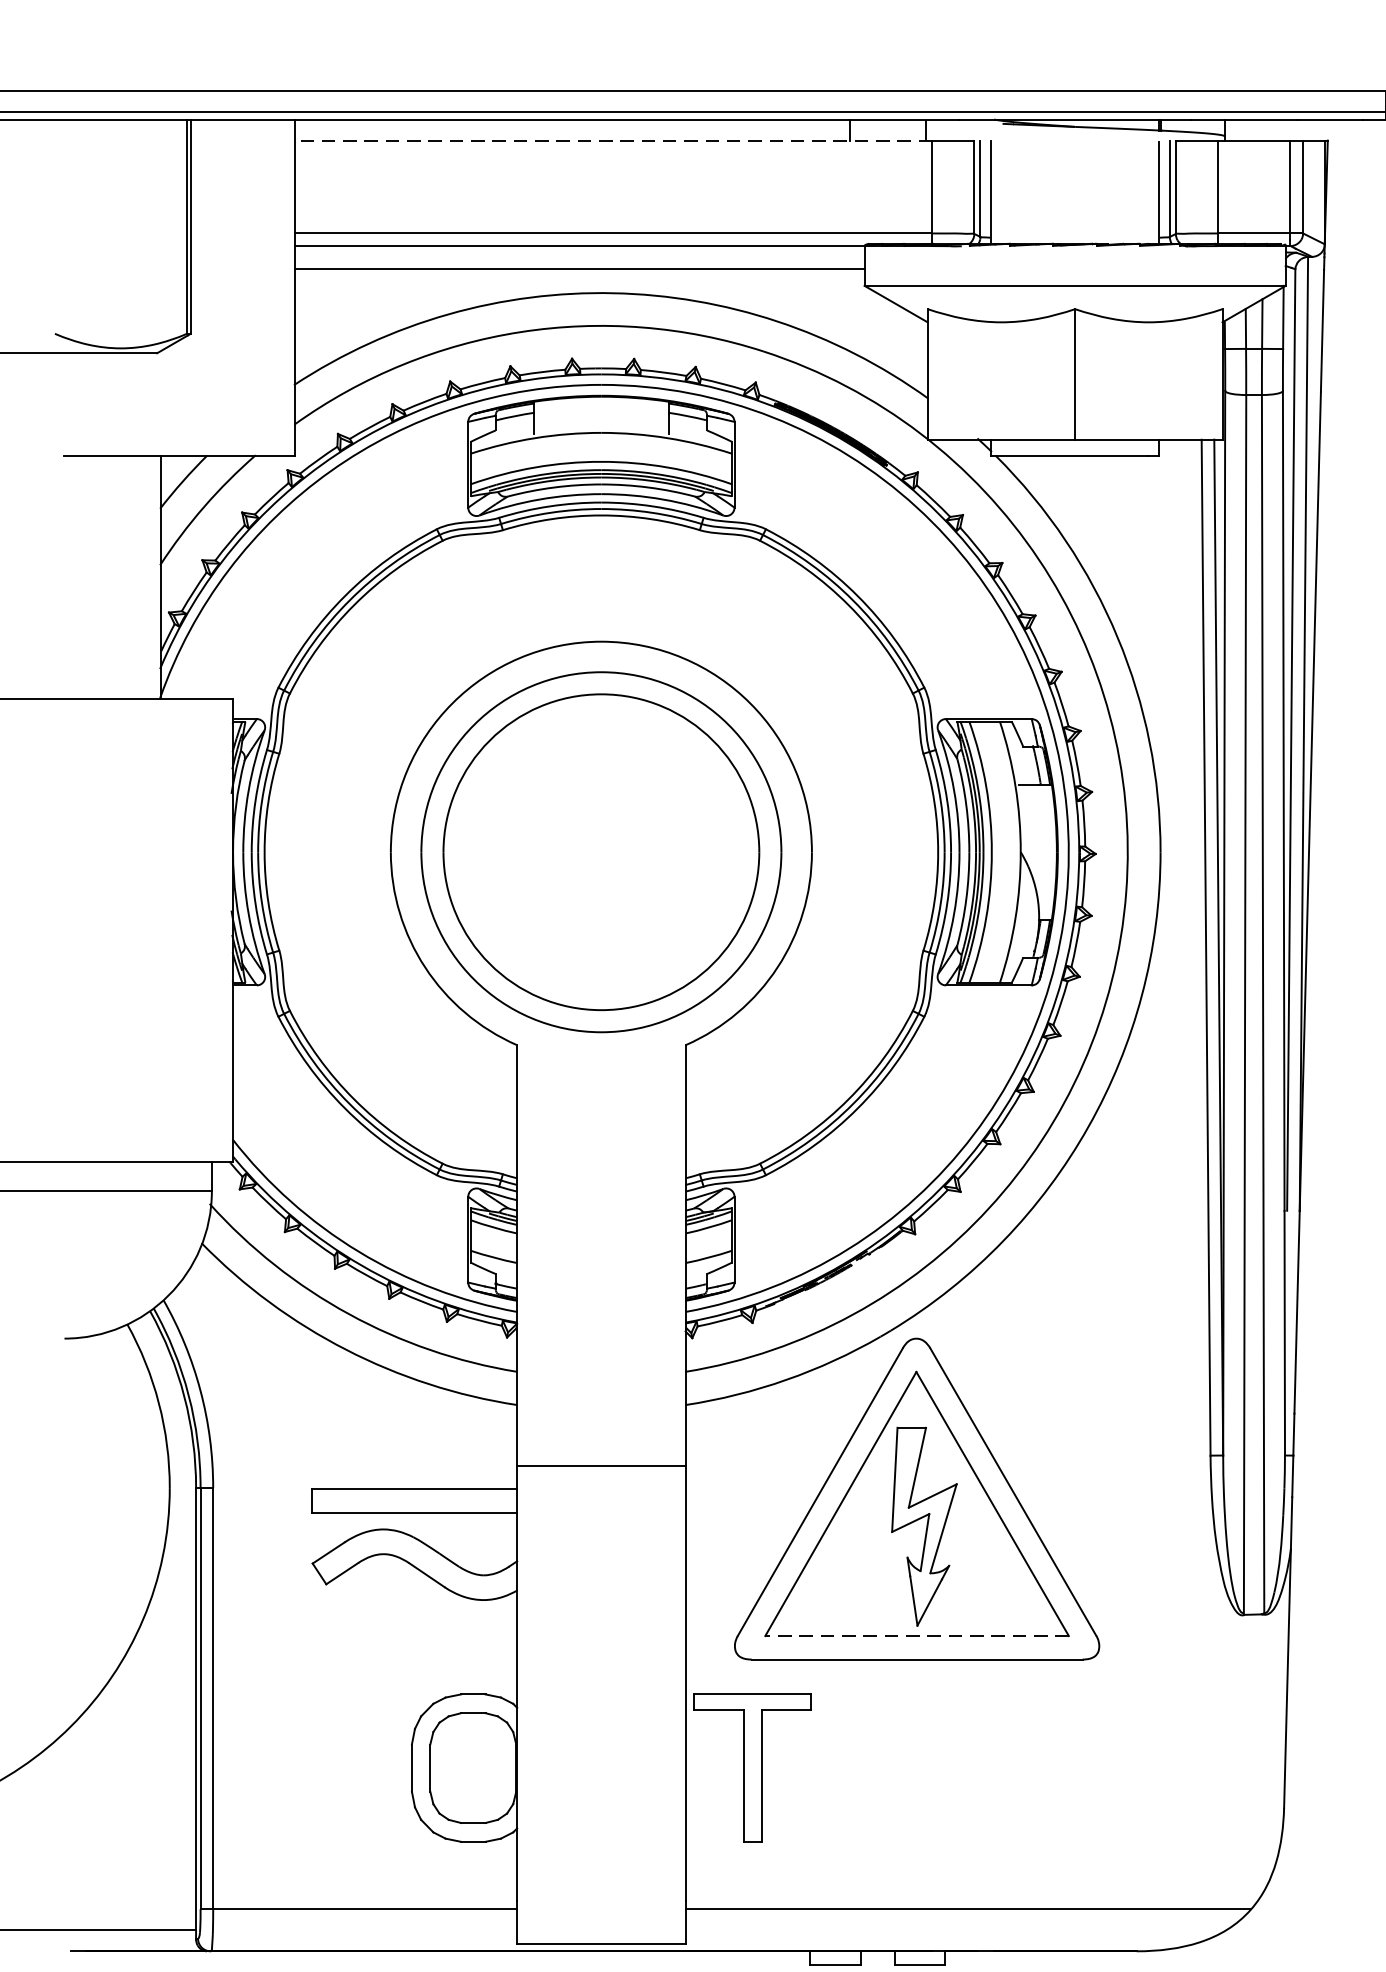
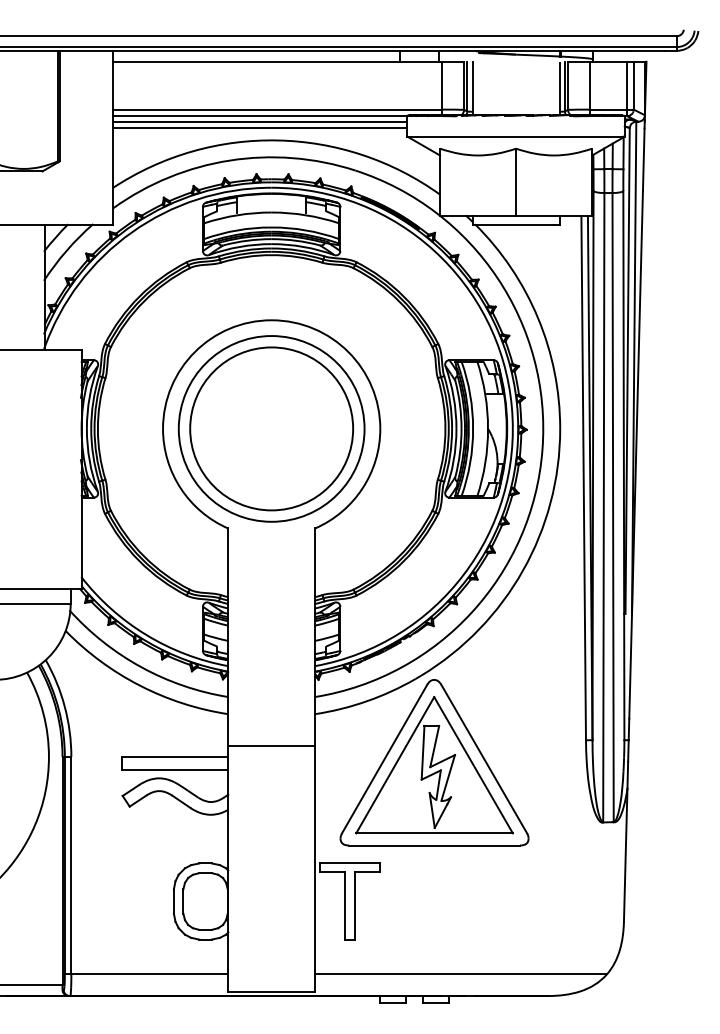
line: (612, 140) -> (277, 61), dashed -> solid
line: (579, 256) -> (260, 121), added
line: (916, 1636) -> (434, 833), dashed -> solid

